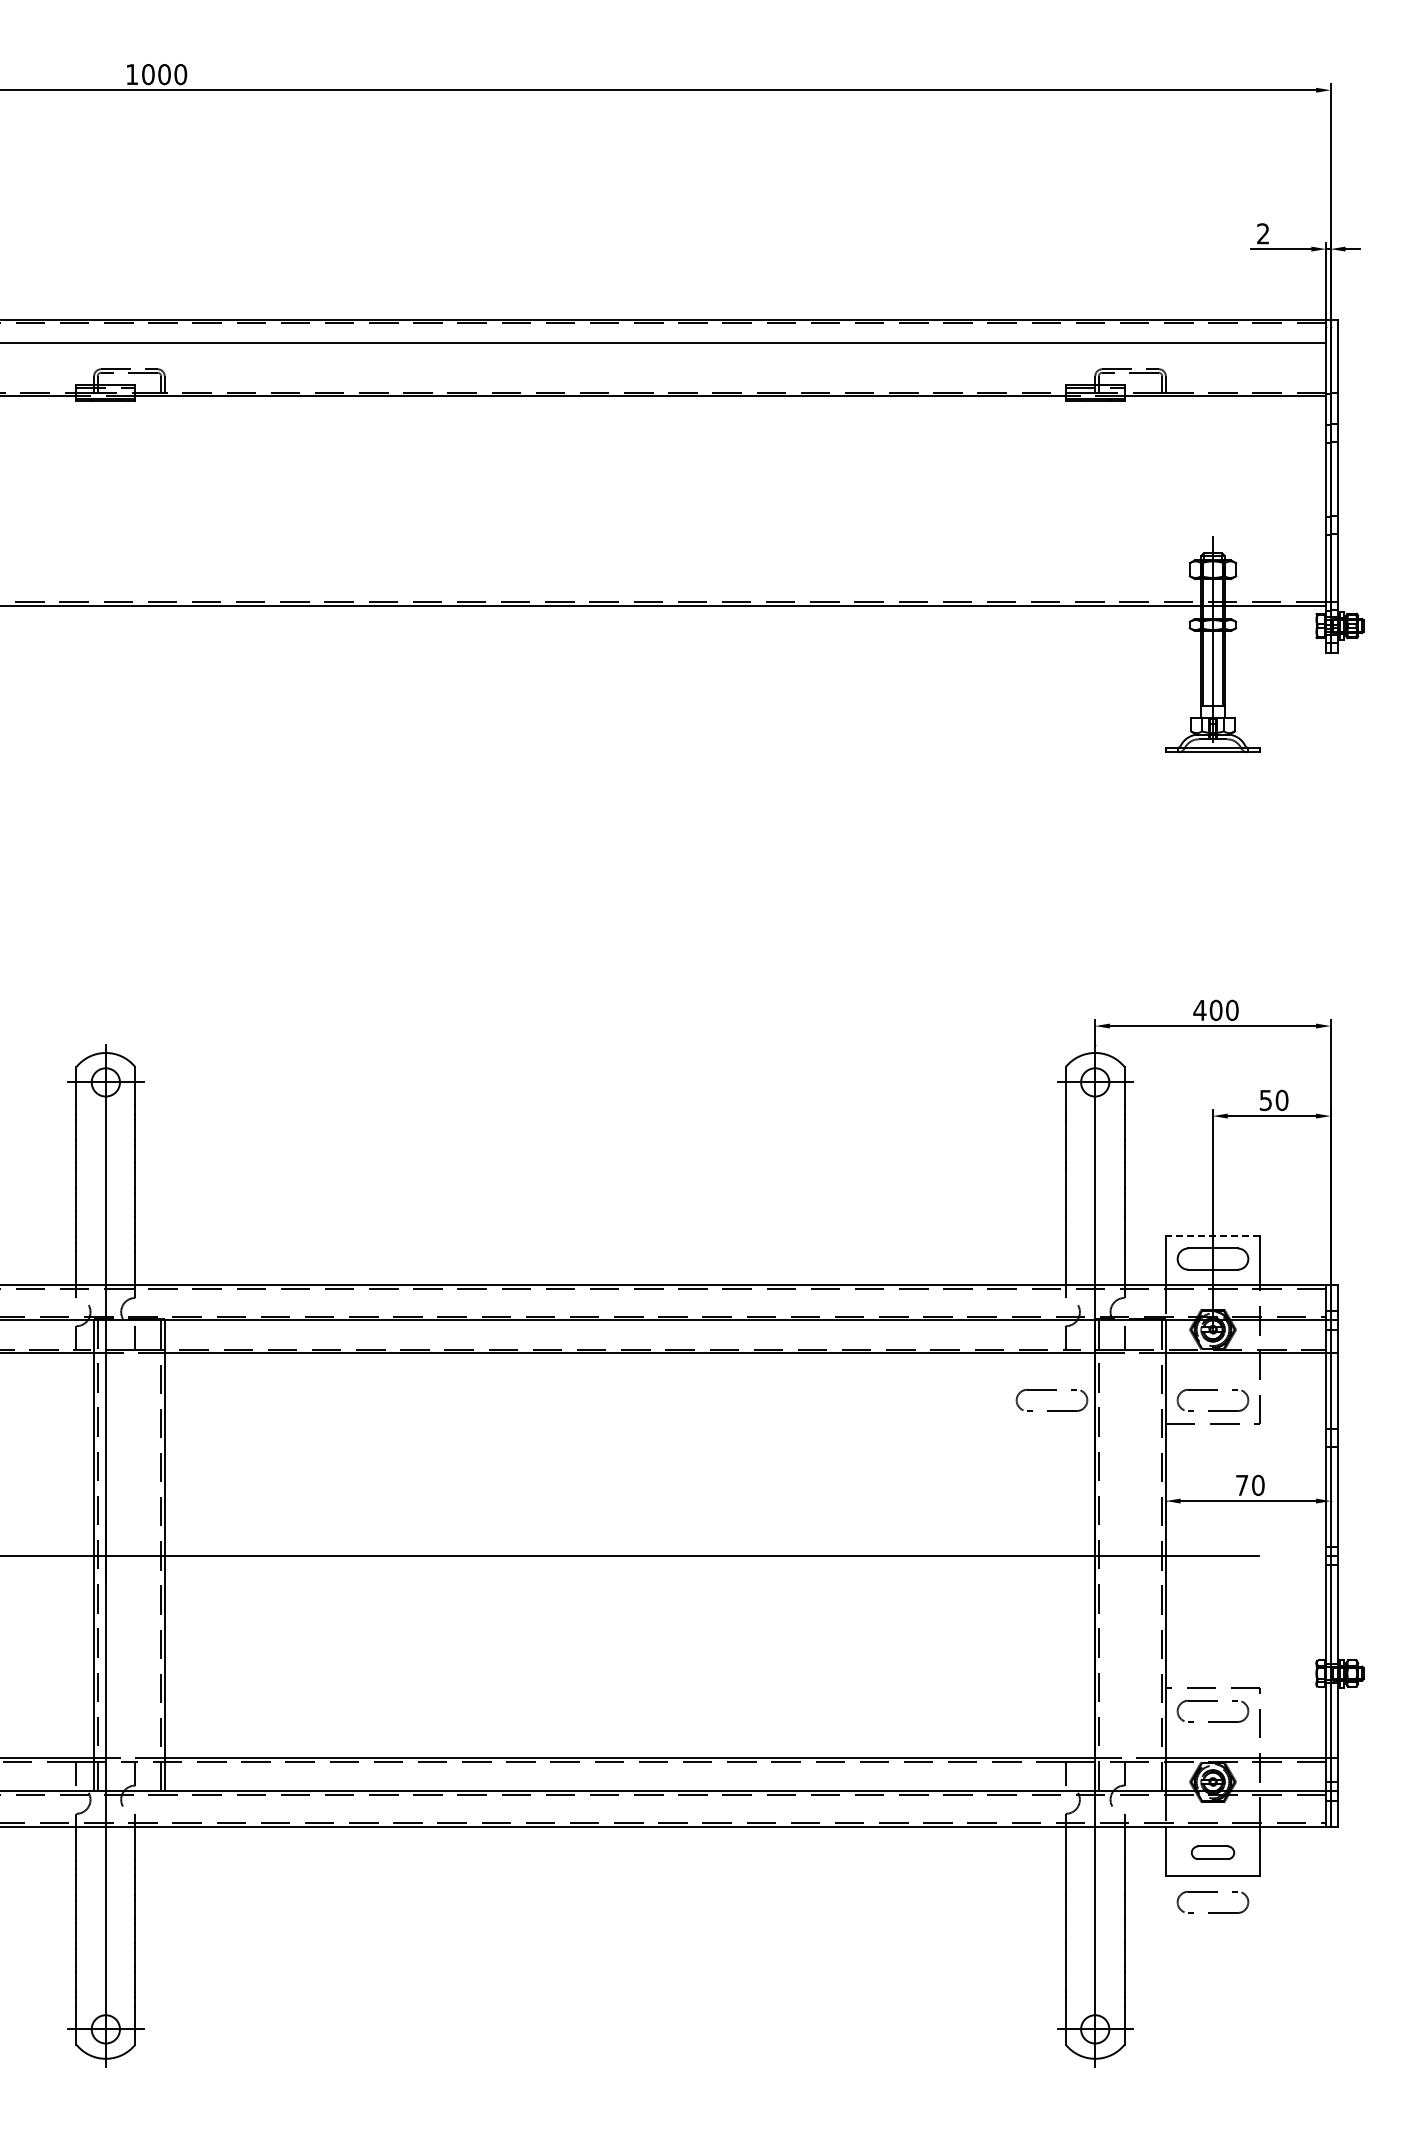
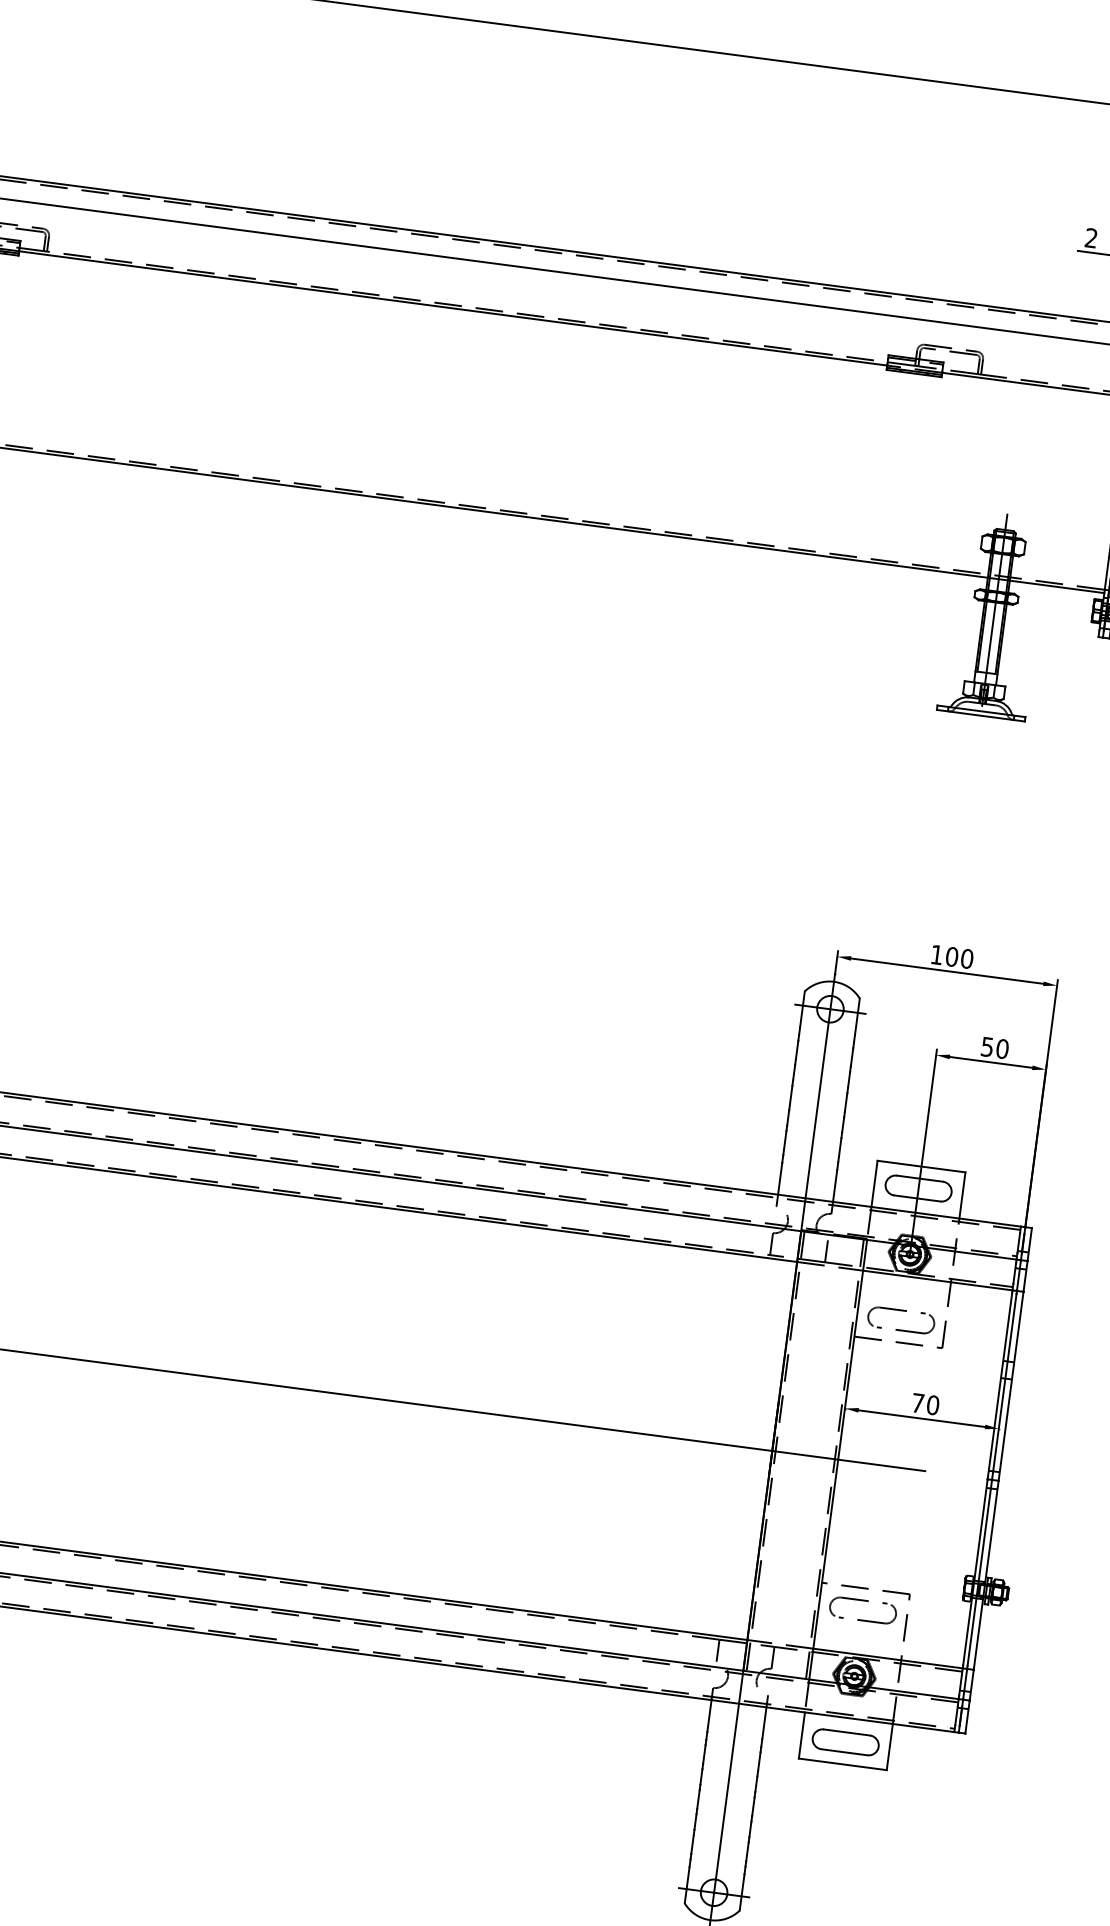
text: (1199, 1010) -> (936, 954), 400 -> 100
line: (1212, 1235) -> (921, 1166), dashed -> solid
part: (1051, 1390) -> (751, 1291), removed
part: (1212, 1852) -> (845, 1742), size x1.67
part: (1212, 1892) -> (840, 1779), removed

